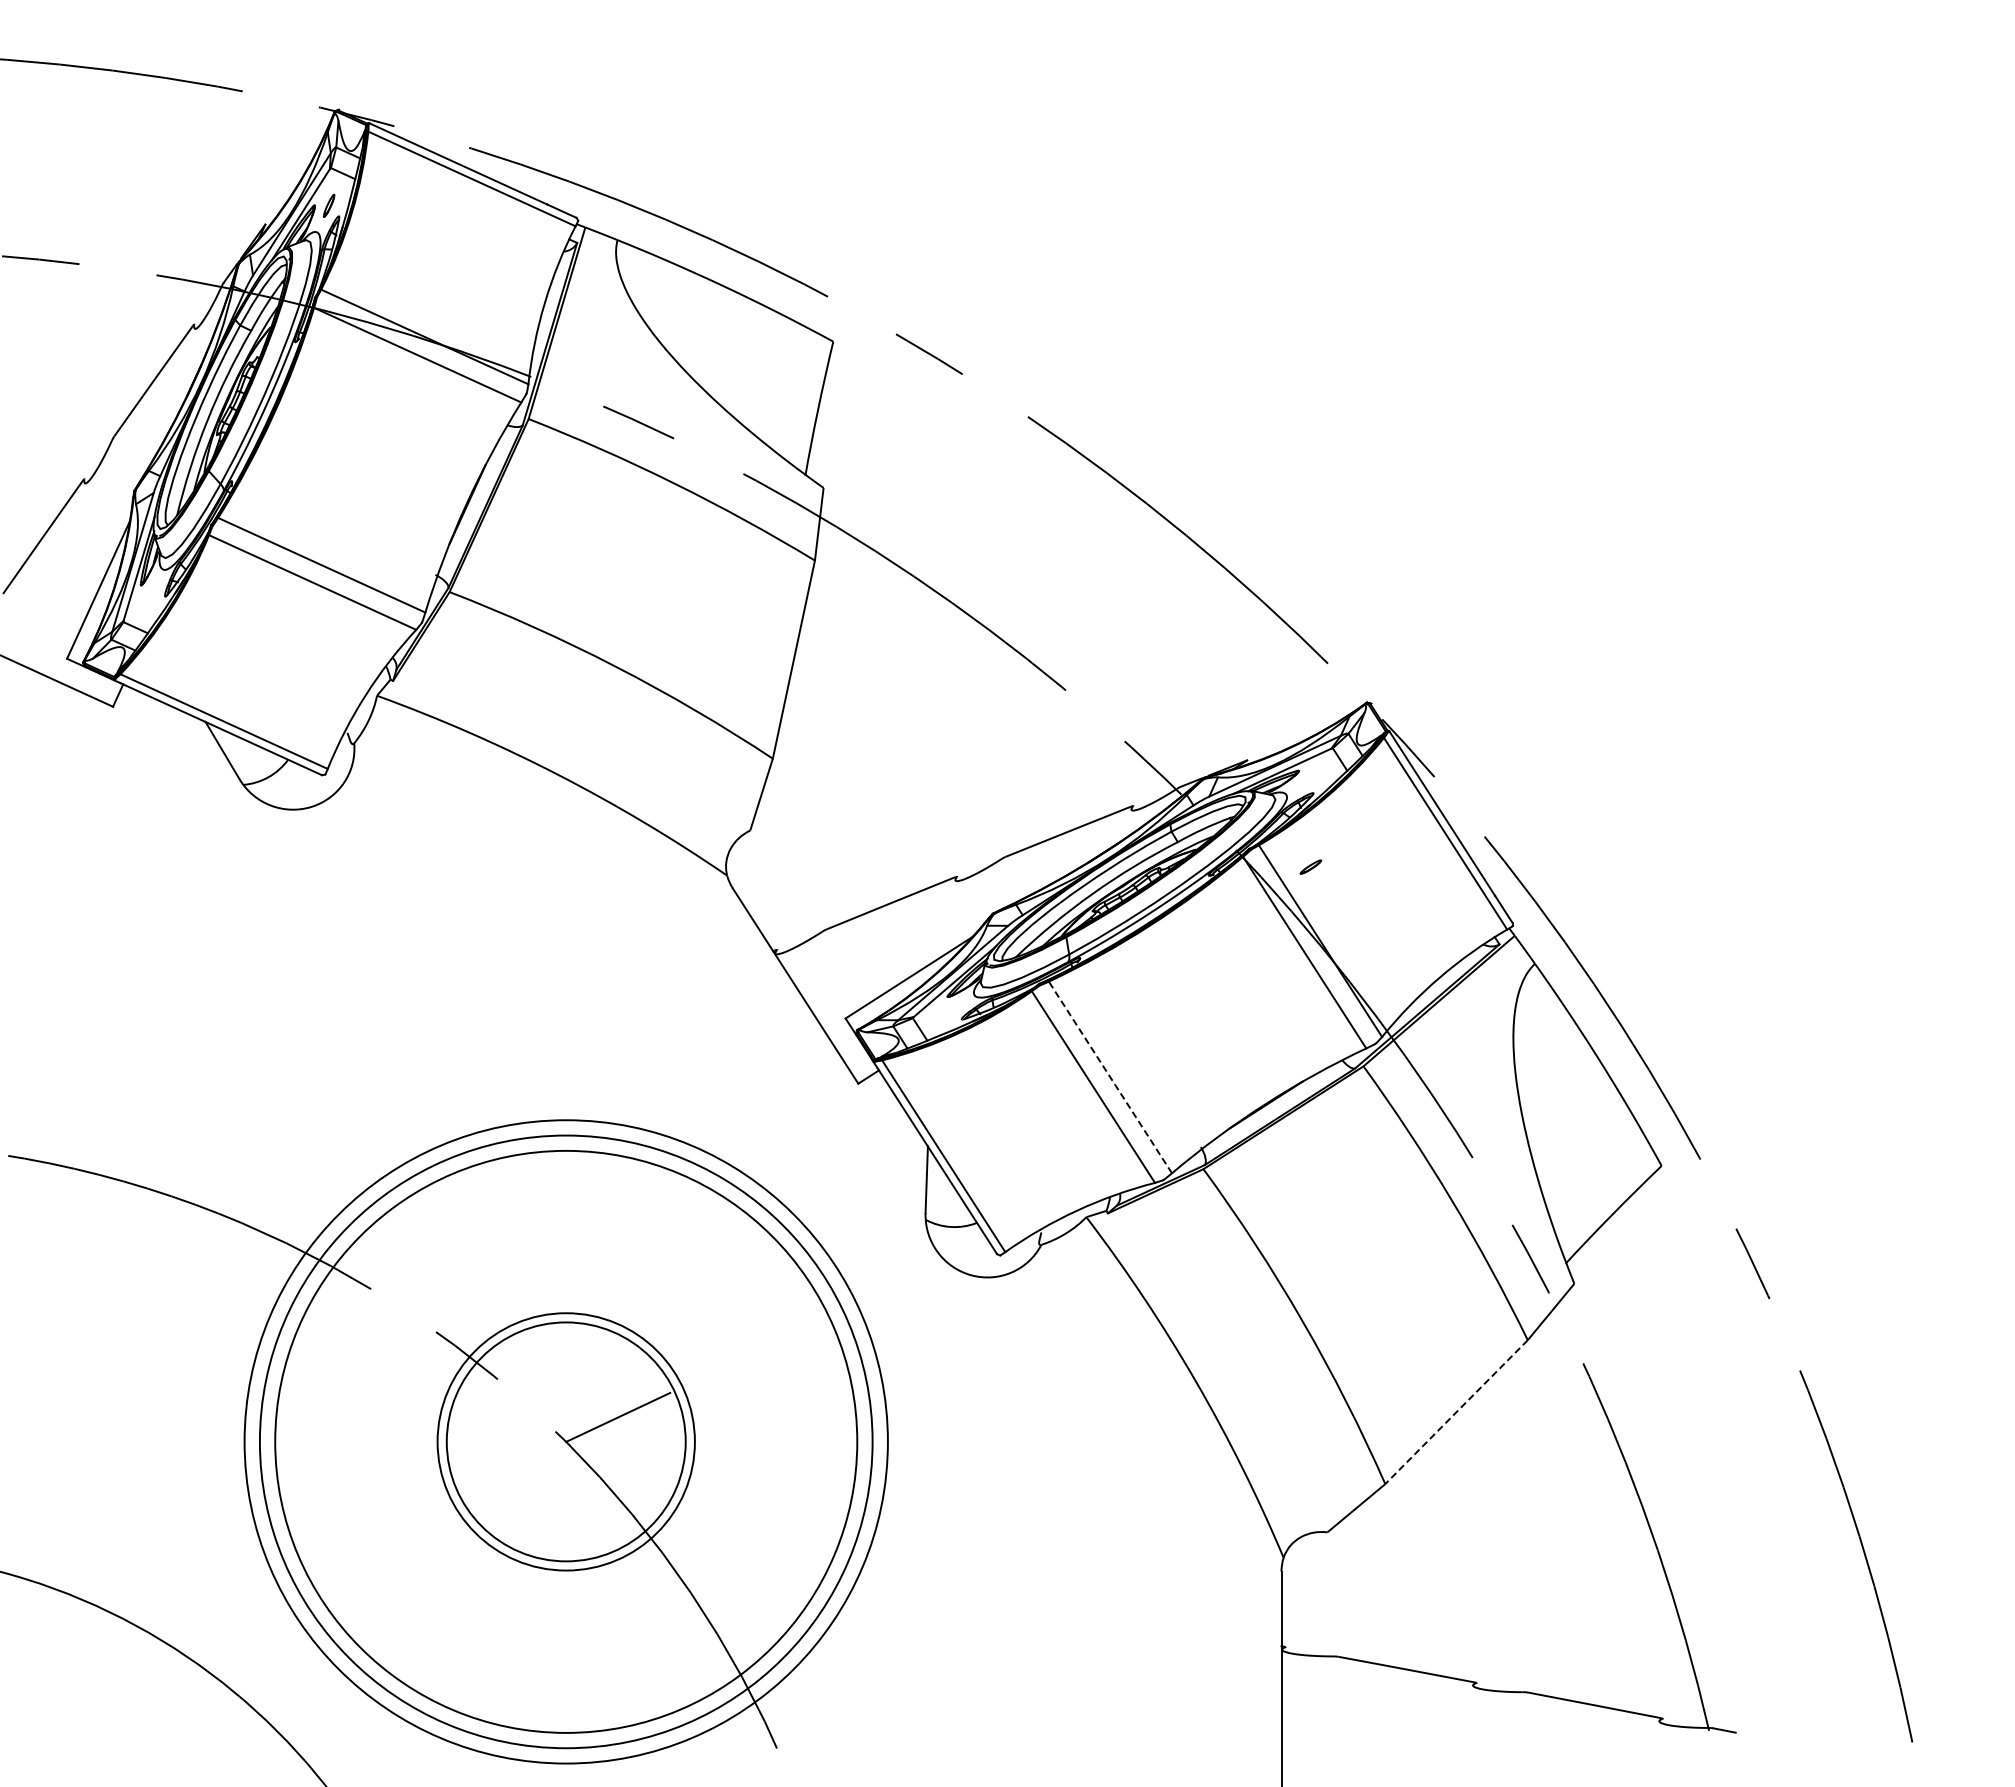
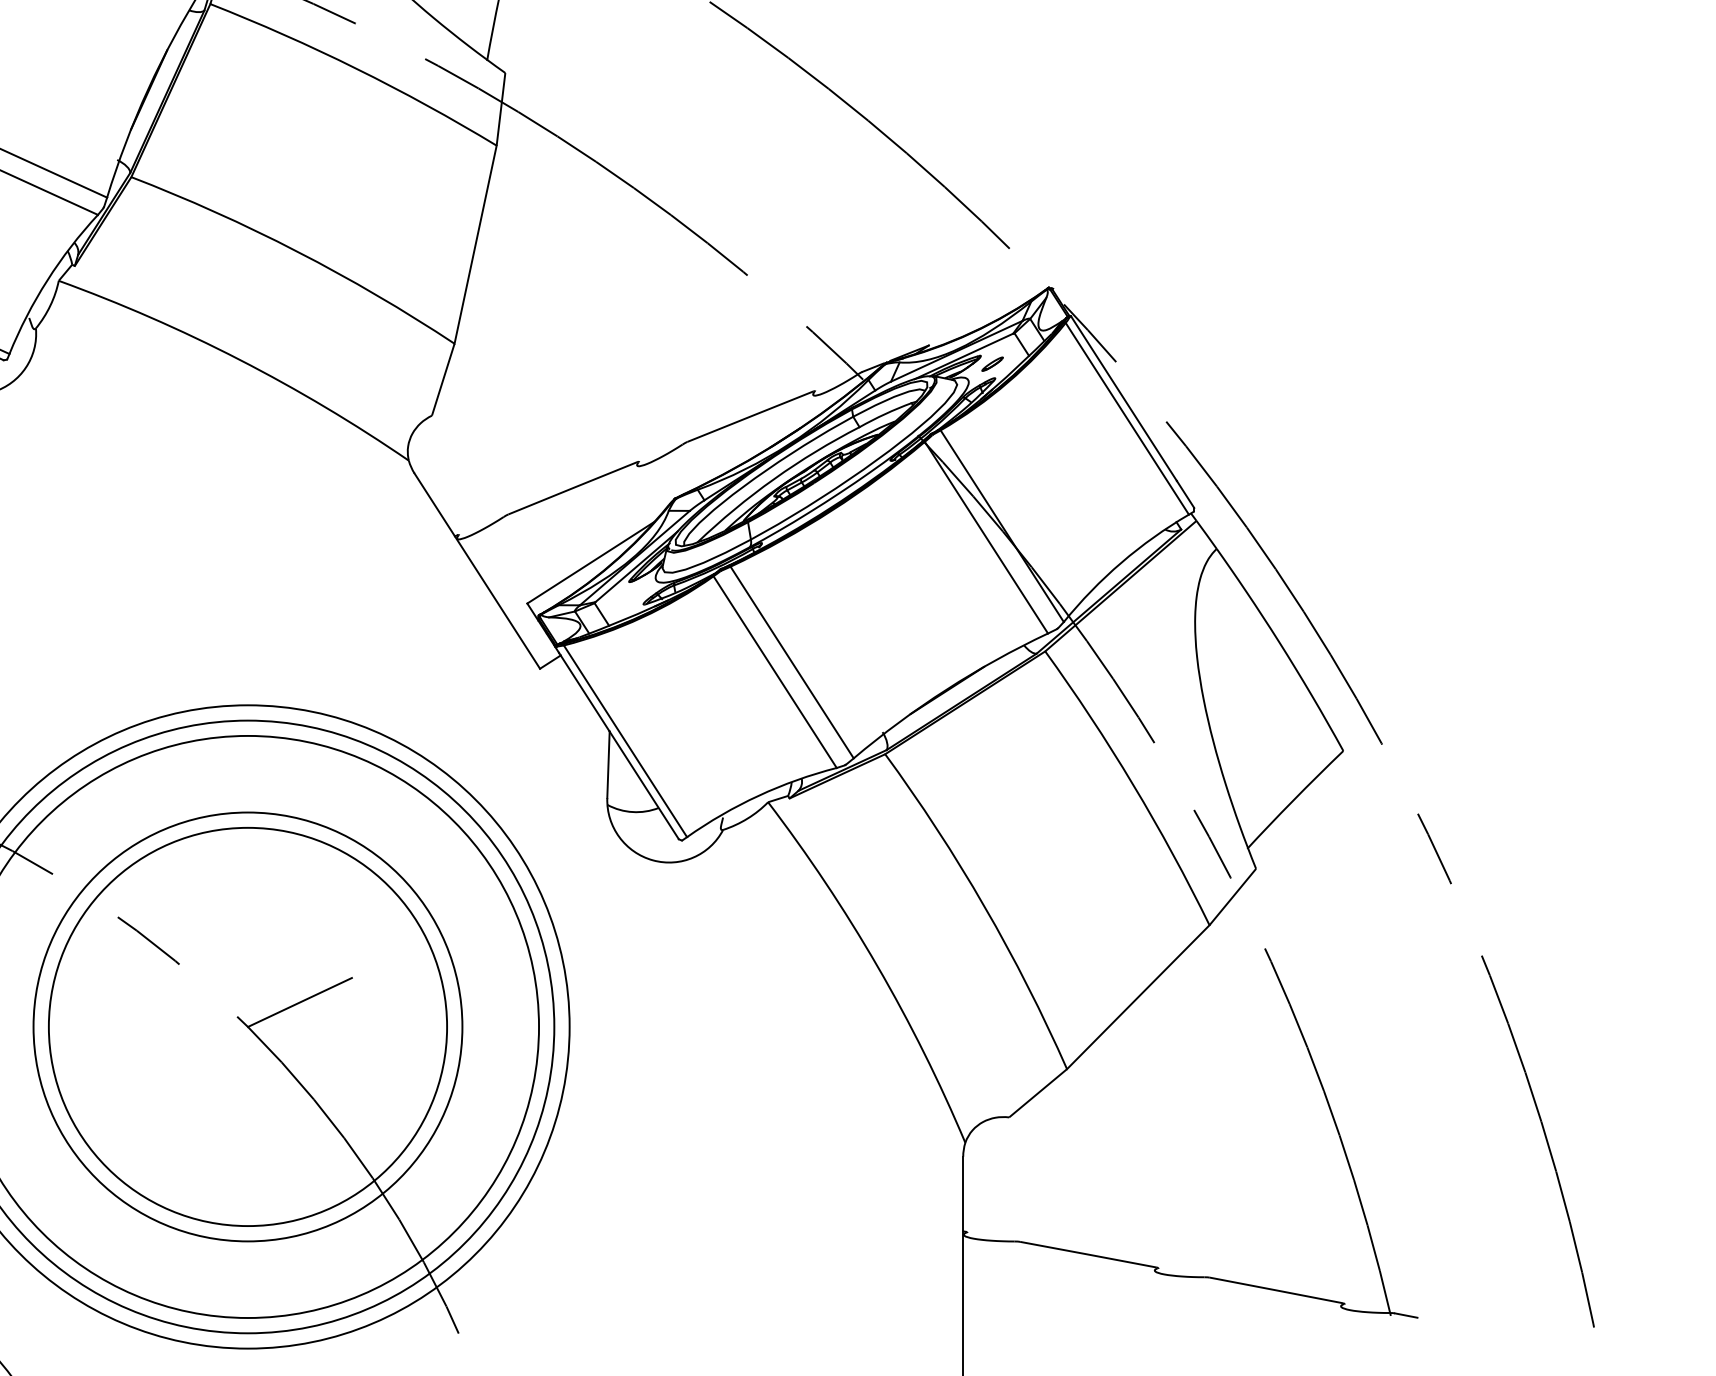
part: (1310, 866) -> (992, 363), moved
line: (1110, 1077) -> (792, 662), dashed -> solid
line: (1456, 1412) -> (1138, 997), dashed -> solid
circle: (565, 1441) -> (247, 1026), size x1.67
circle: (566, 1441) -> (248, 1026), size x1.67

